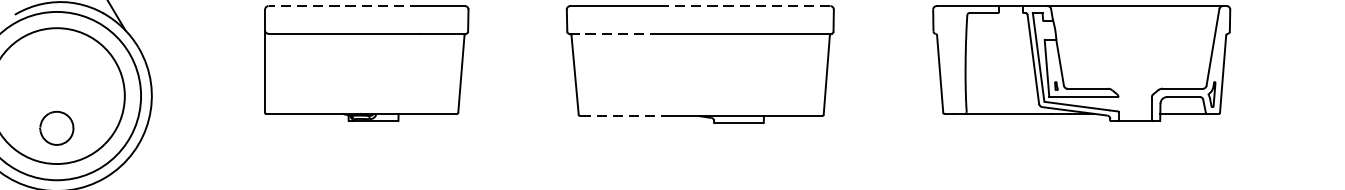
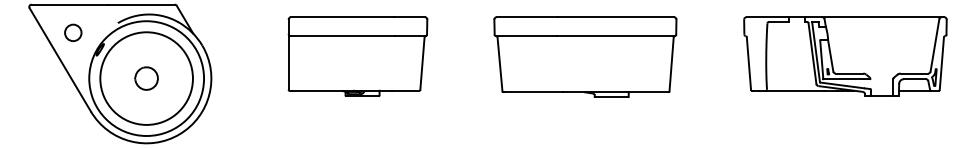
line: (344, 6) -> (342, 17), dashed -> solid
line: (744, 6) -> (615, 17), dashed -> solid
line: (613, 34) -> (526, 36), dashed -> solid
line: (624, 116) -> (533, 92), dashed -> solid
part: (56, 128) -> (146, 78), moved

